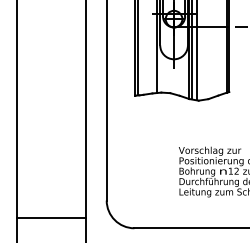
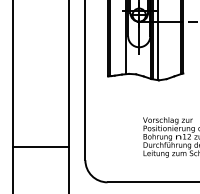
line: (50, 217) -> (40, 146), moved

